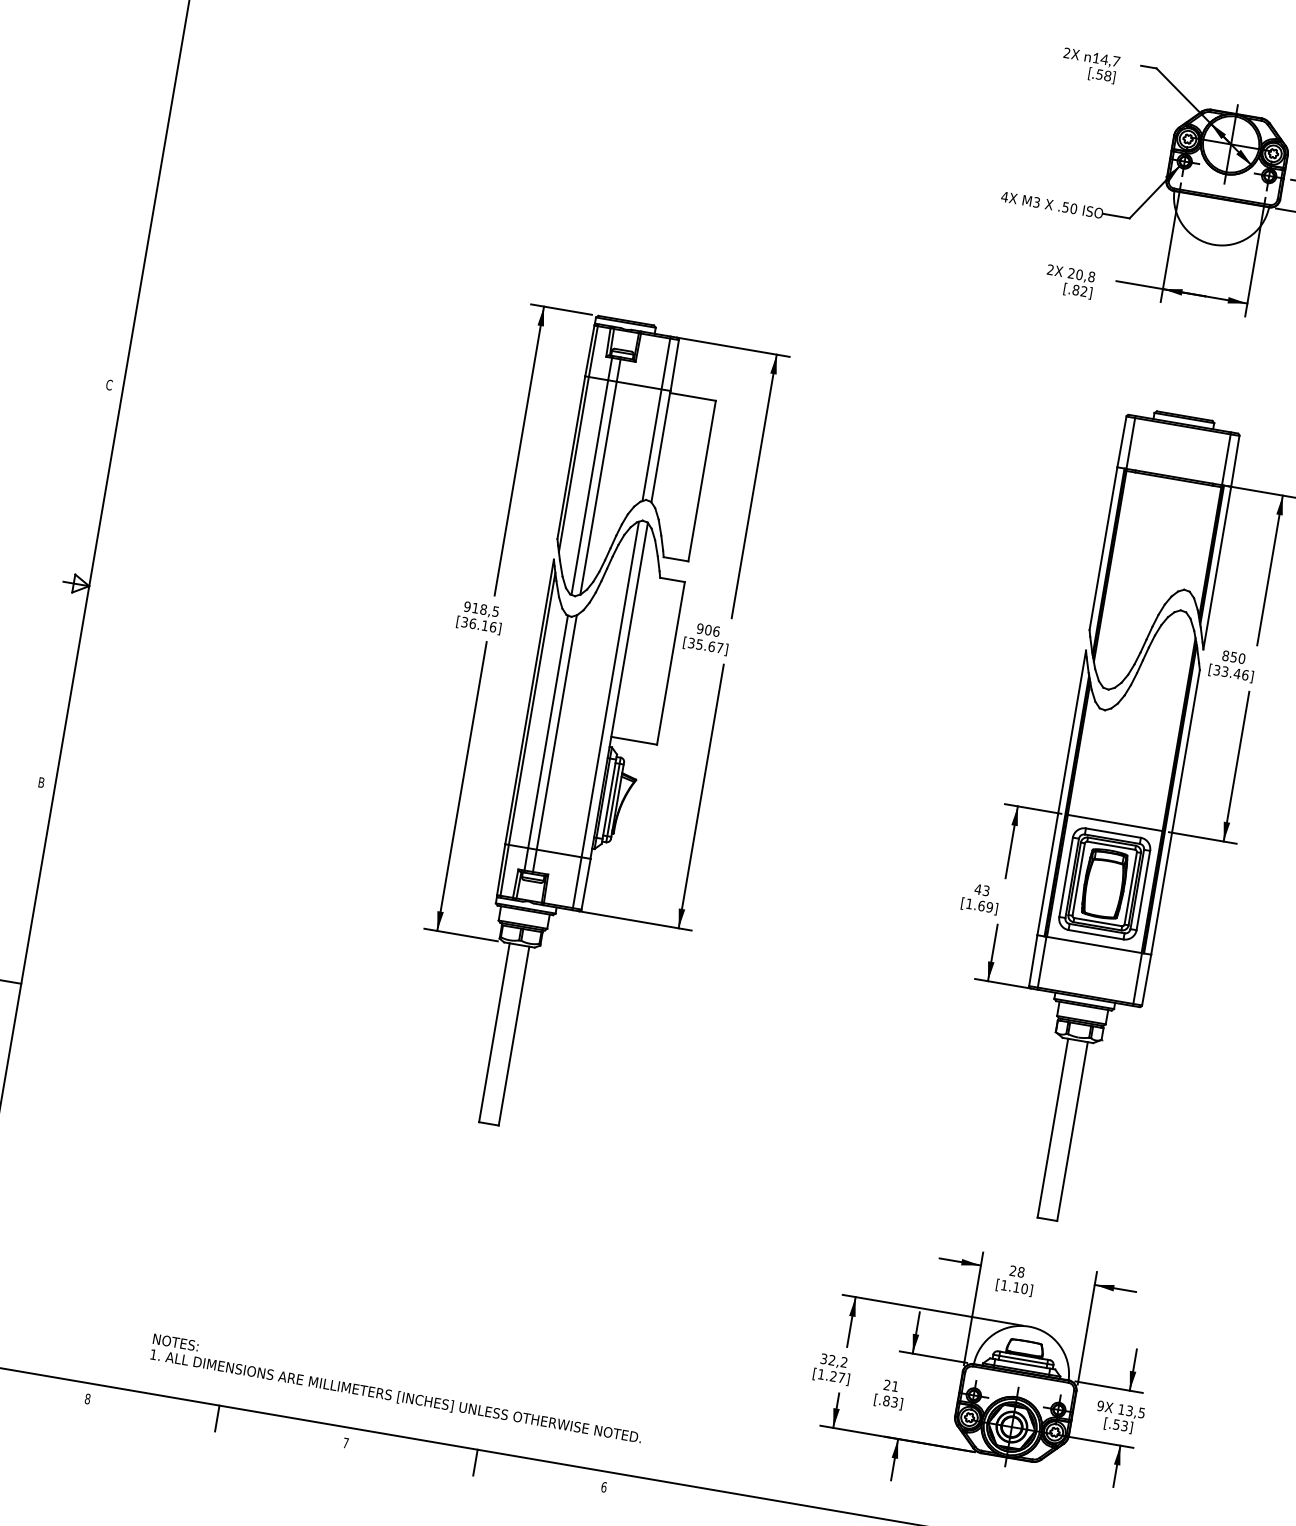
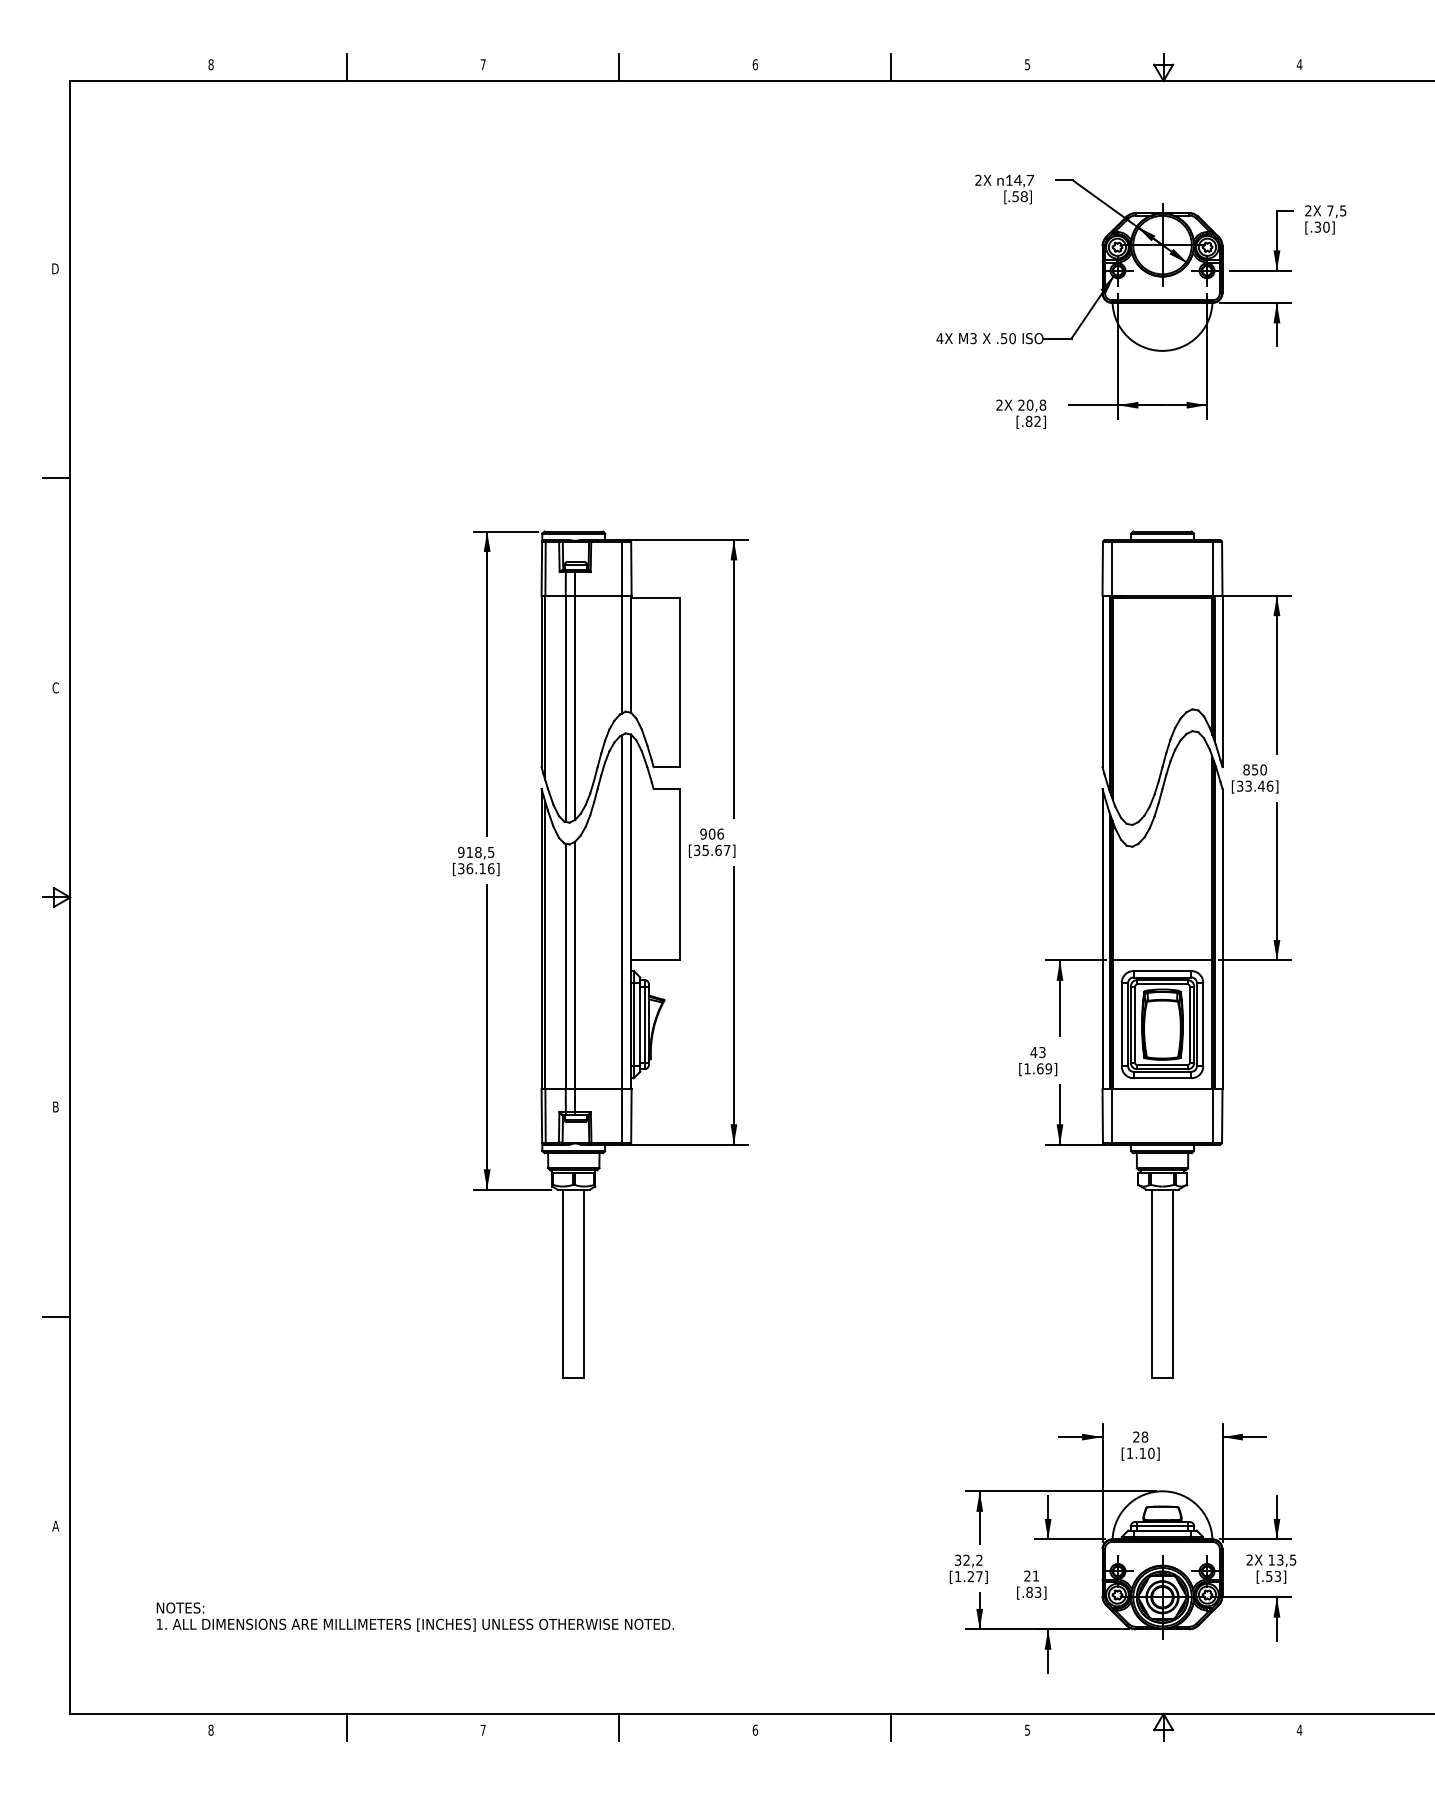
line: (144, 186) -> (56, 478), added
text: (396, 1388) -> (414, 1616), moved
text: (1100, 1405) -> (1249, 1559), 9X -> 2X
line: (733, 1506) -> (891, 1727), added

